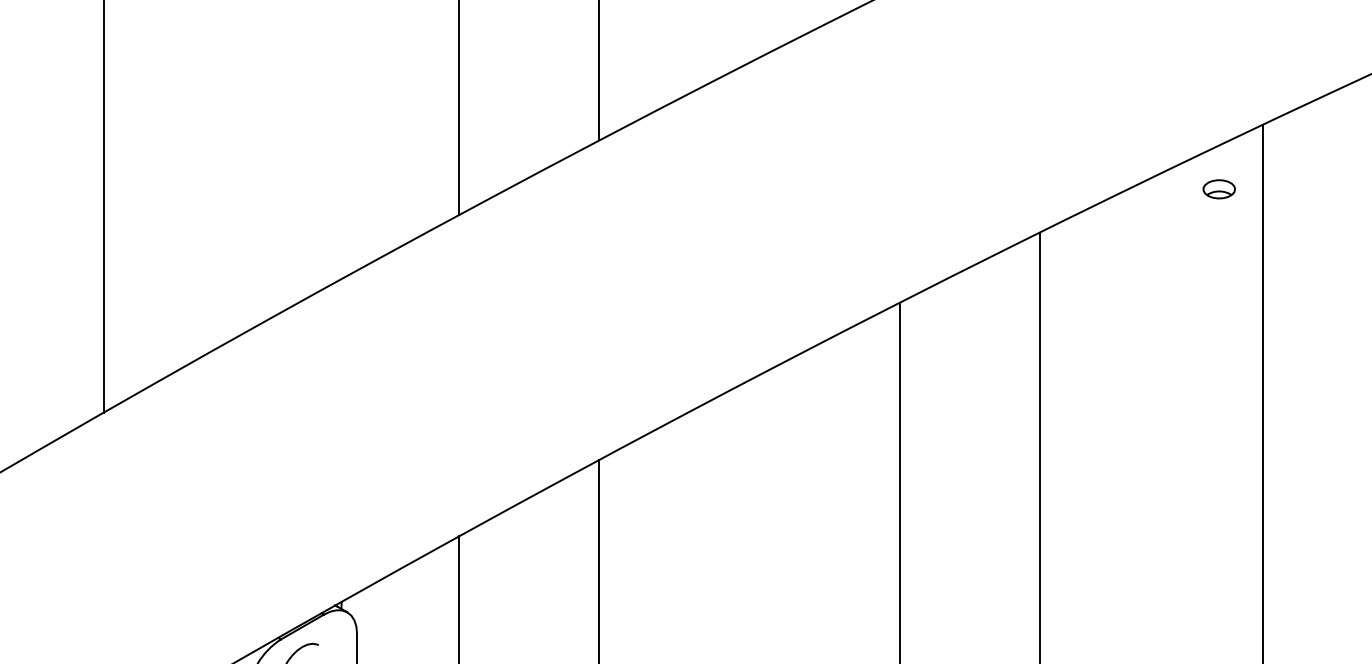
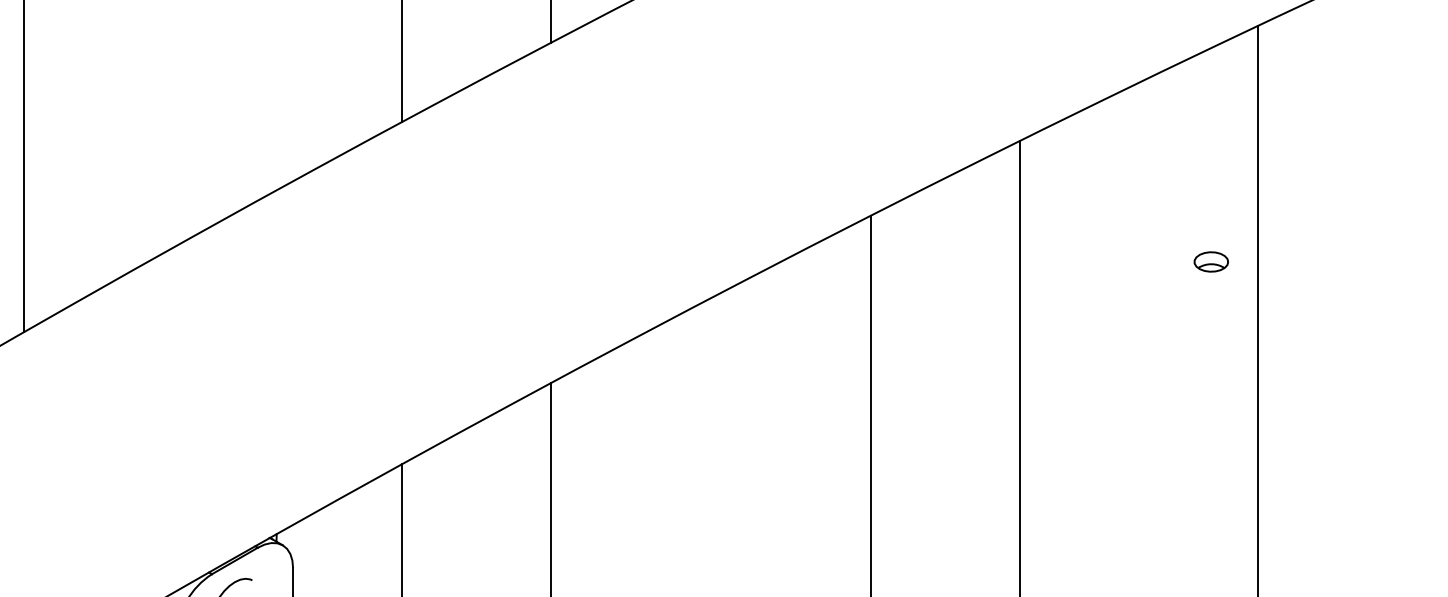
part: (1218, 189) -> (1210, 262), moved

